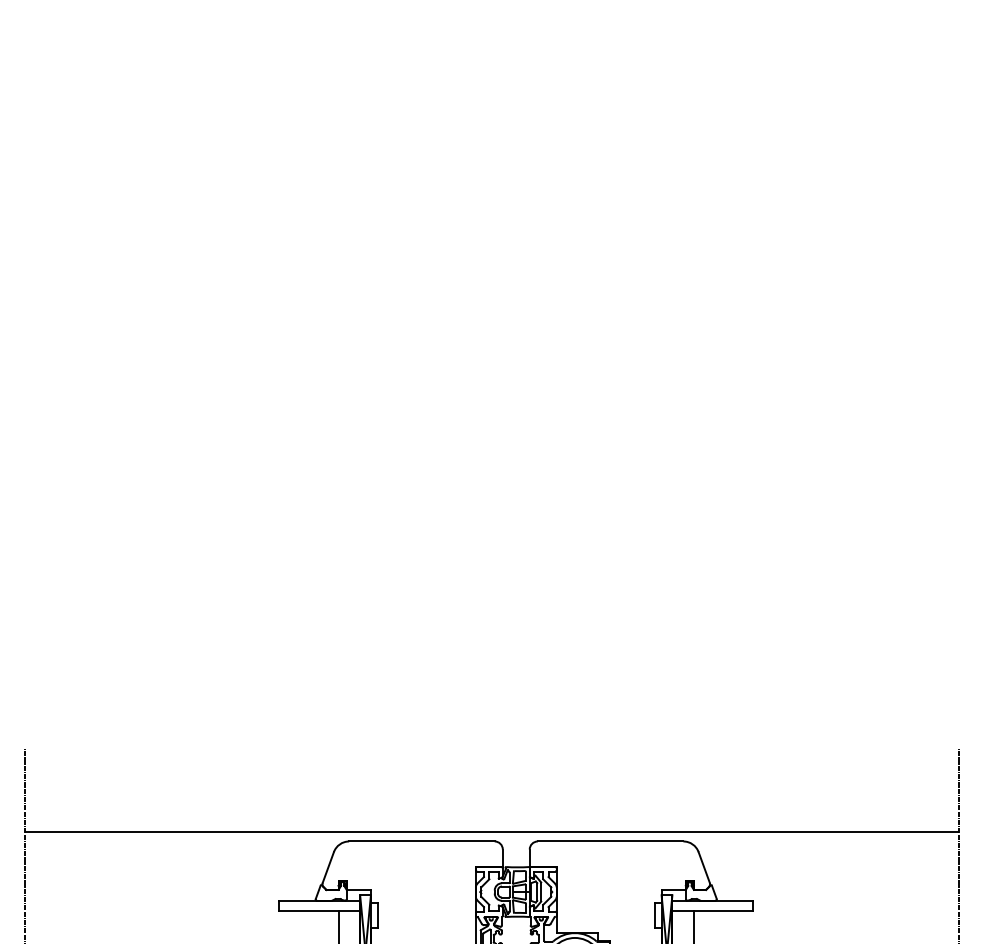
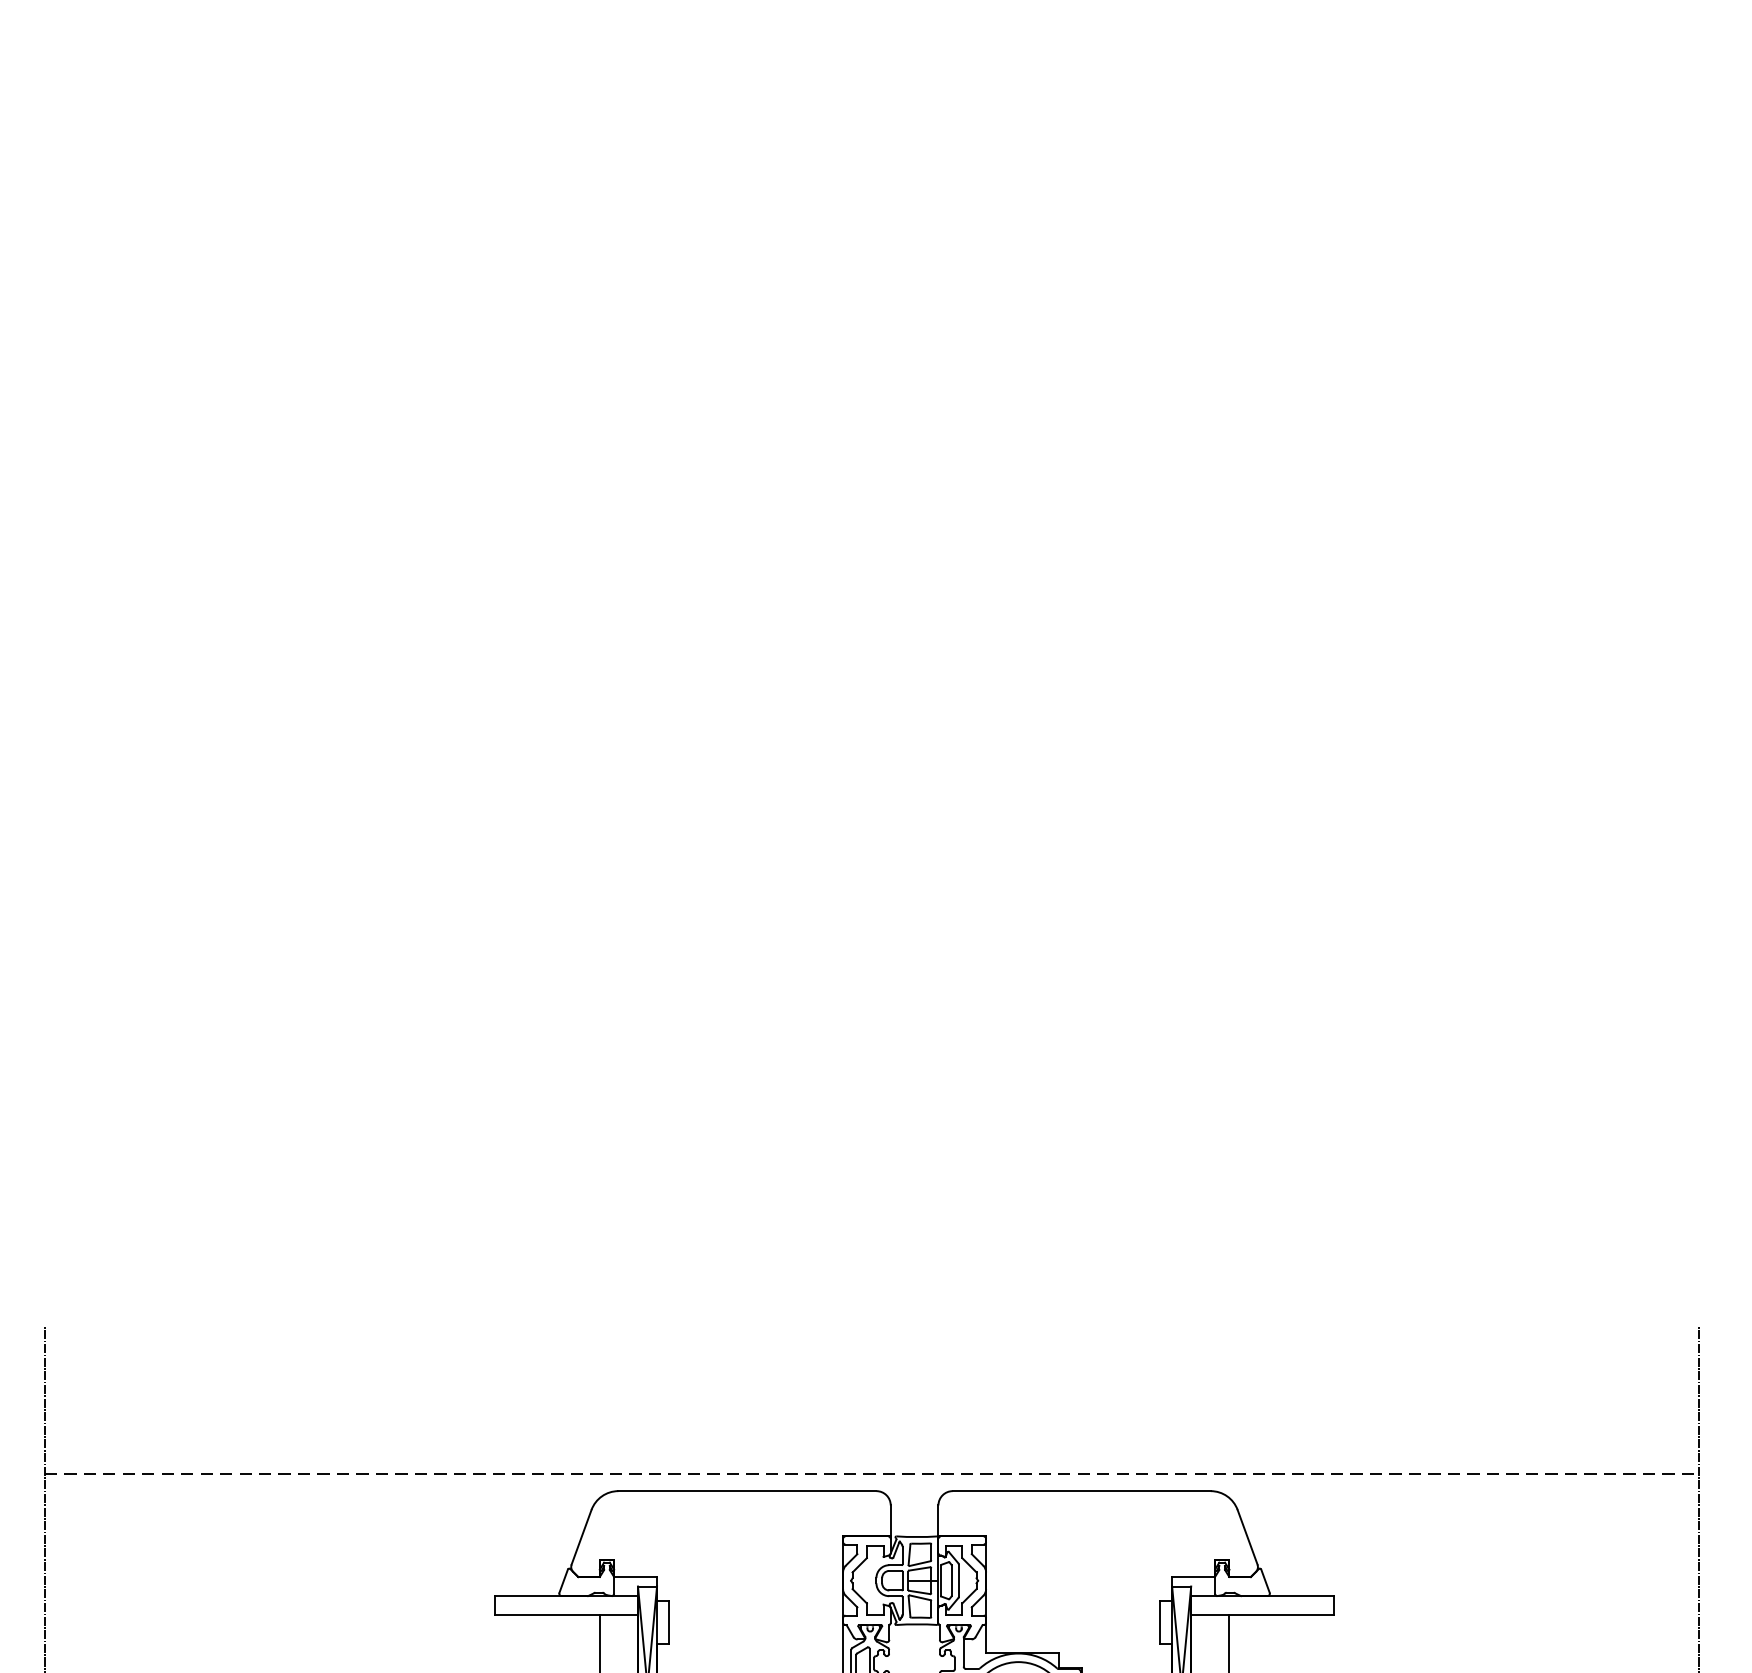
line: (492, 832) -> (872, 1475), solid -> dashed

